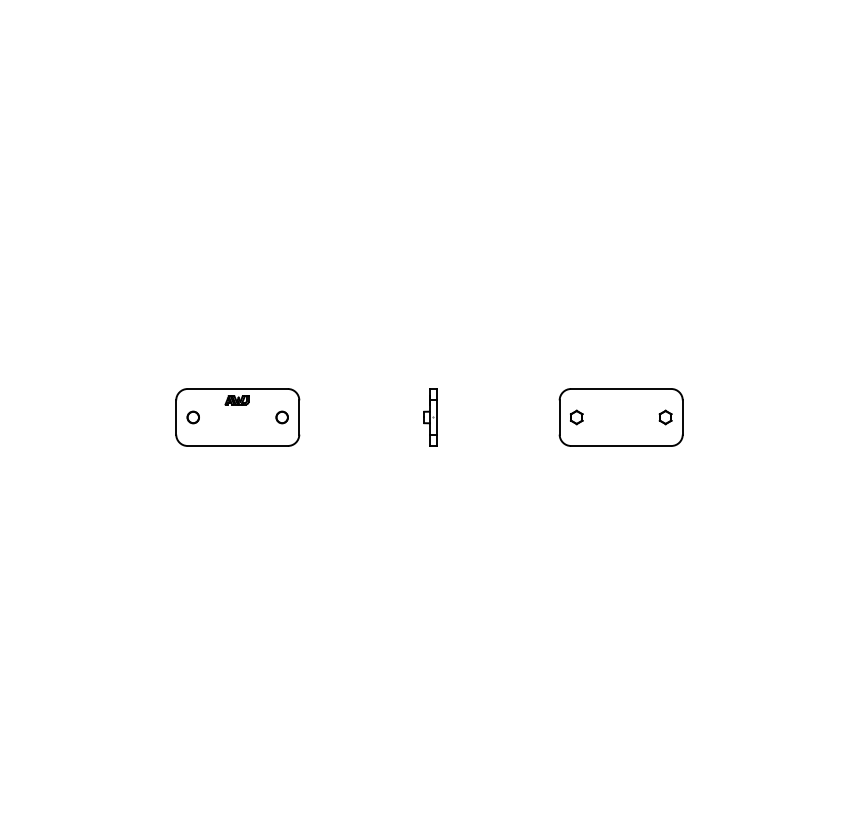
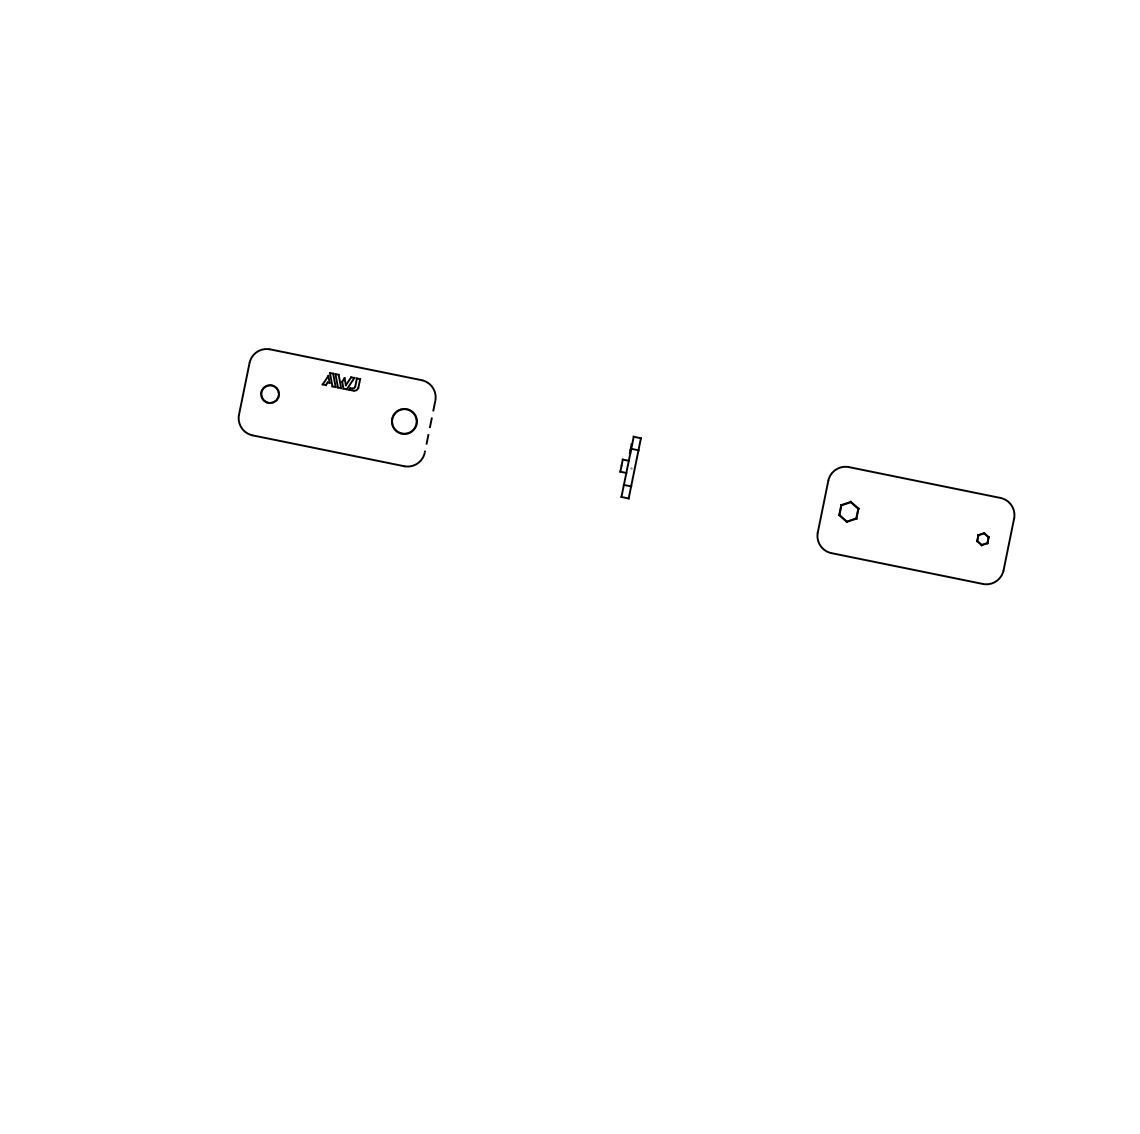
part: (281, 417) -> (403, 421), size x1.4
line: (299, 417) -> (430, 426), solid -> dashed
part: (430, 417) -> (628, 466), size x0.7
part: (665, 417) -> (982, 539), size x0.6

